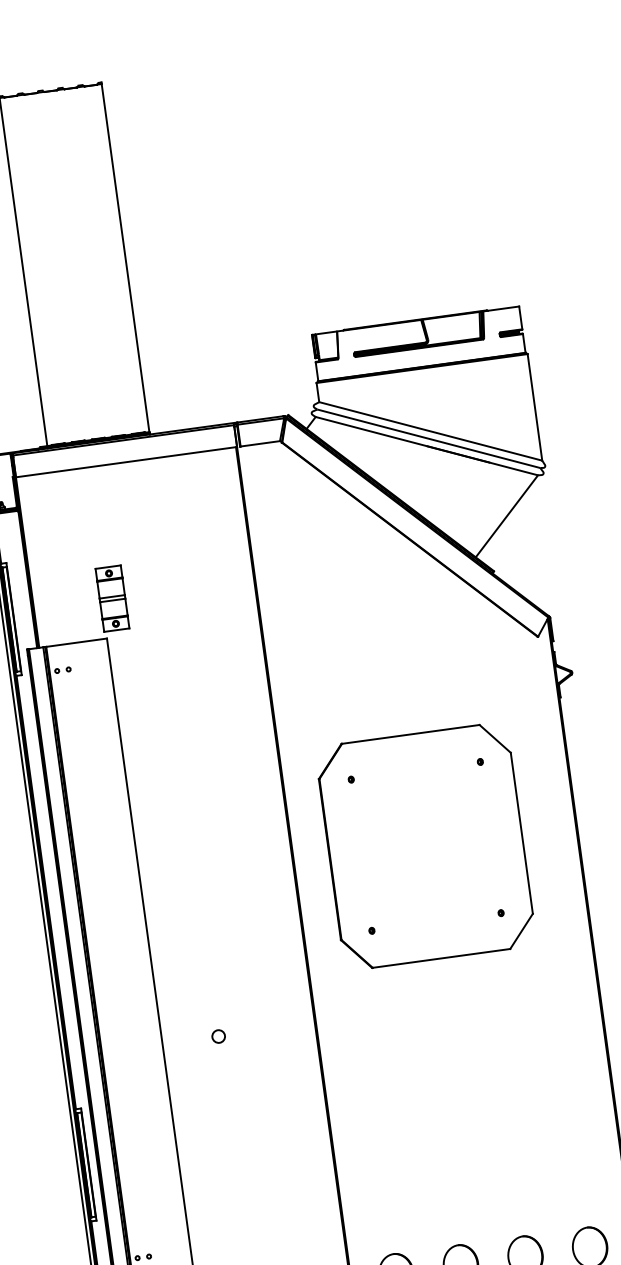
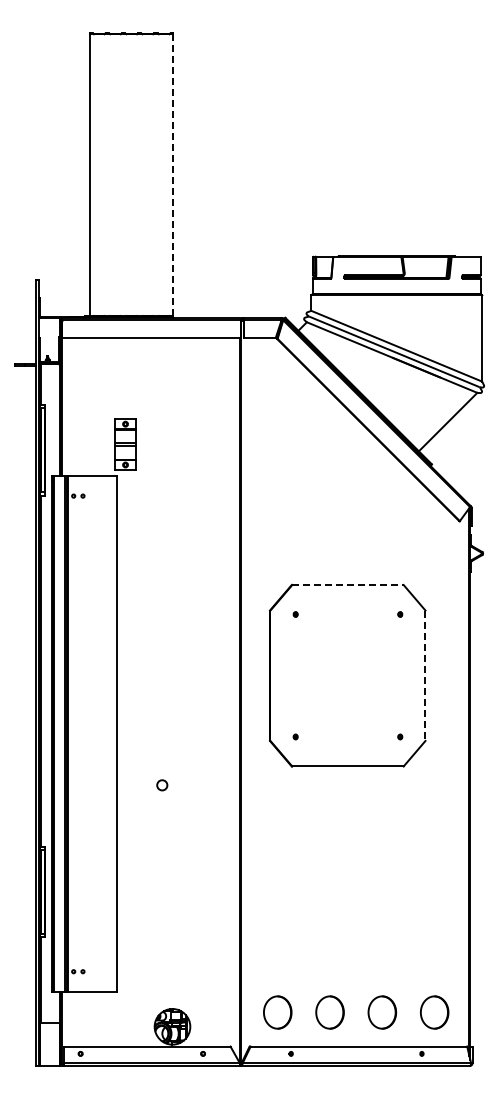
line: (126, 258) -> (173, 175), solid -> dashed
line: (410, 735) -> (347, 585), solid -> dashed
line: (521, 834) -> (425, 676), solid -> dashed
circle: (218, 1036) -> (162, 785), moved

